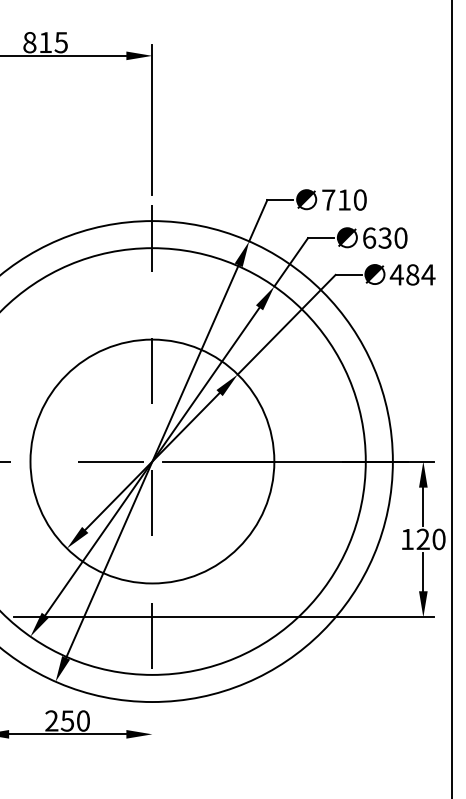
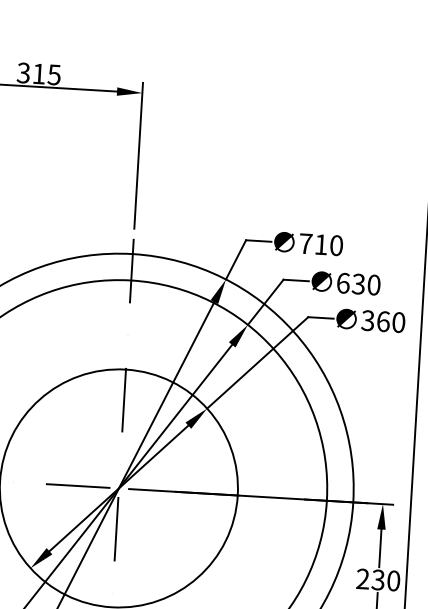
text: (29, 42) -> (23, 72), 815 -> 315
text: (412, 274) -> (383, 321), 484 -> 360
text: (415, 539) -> (370, 579), 120 -> 230

